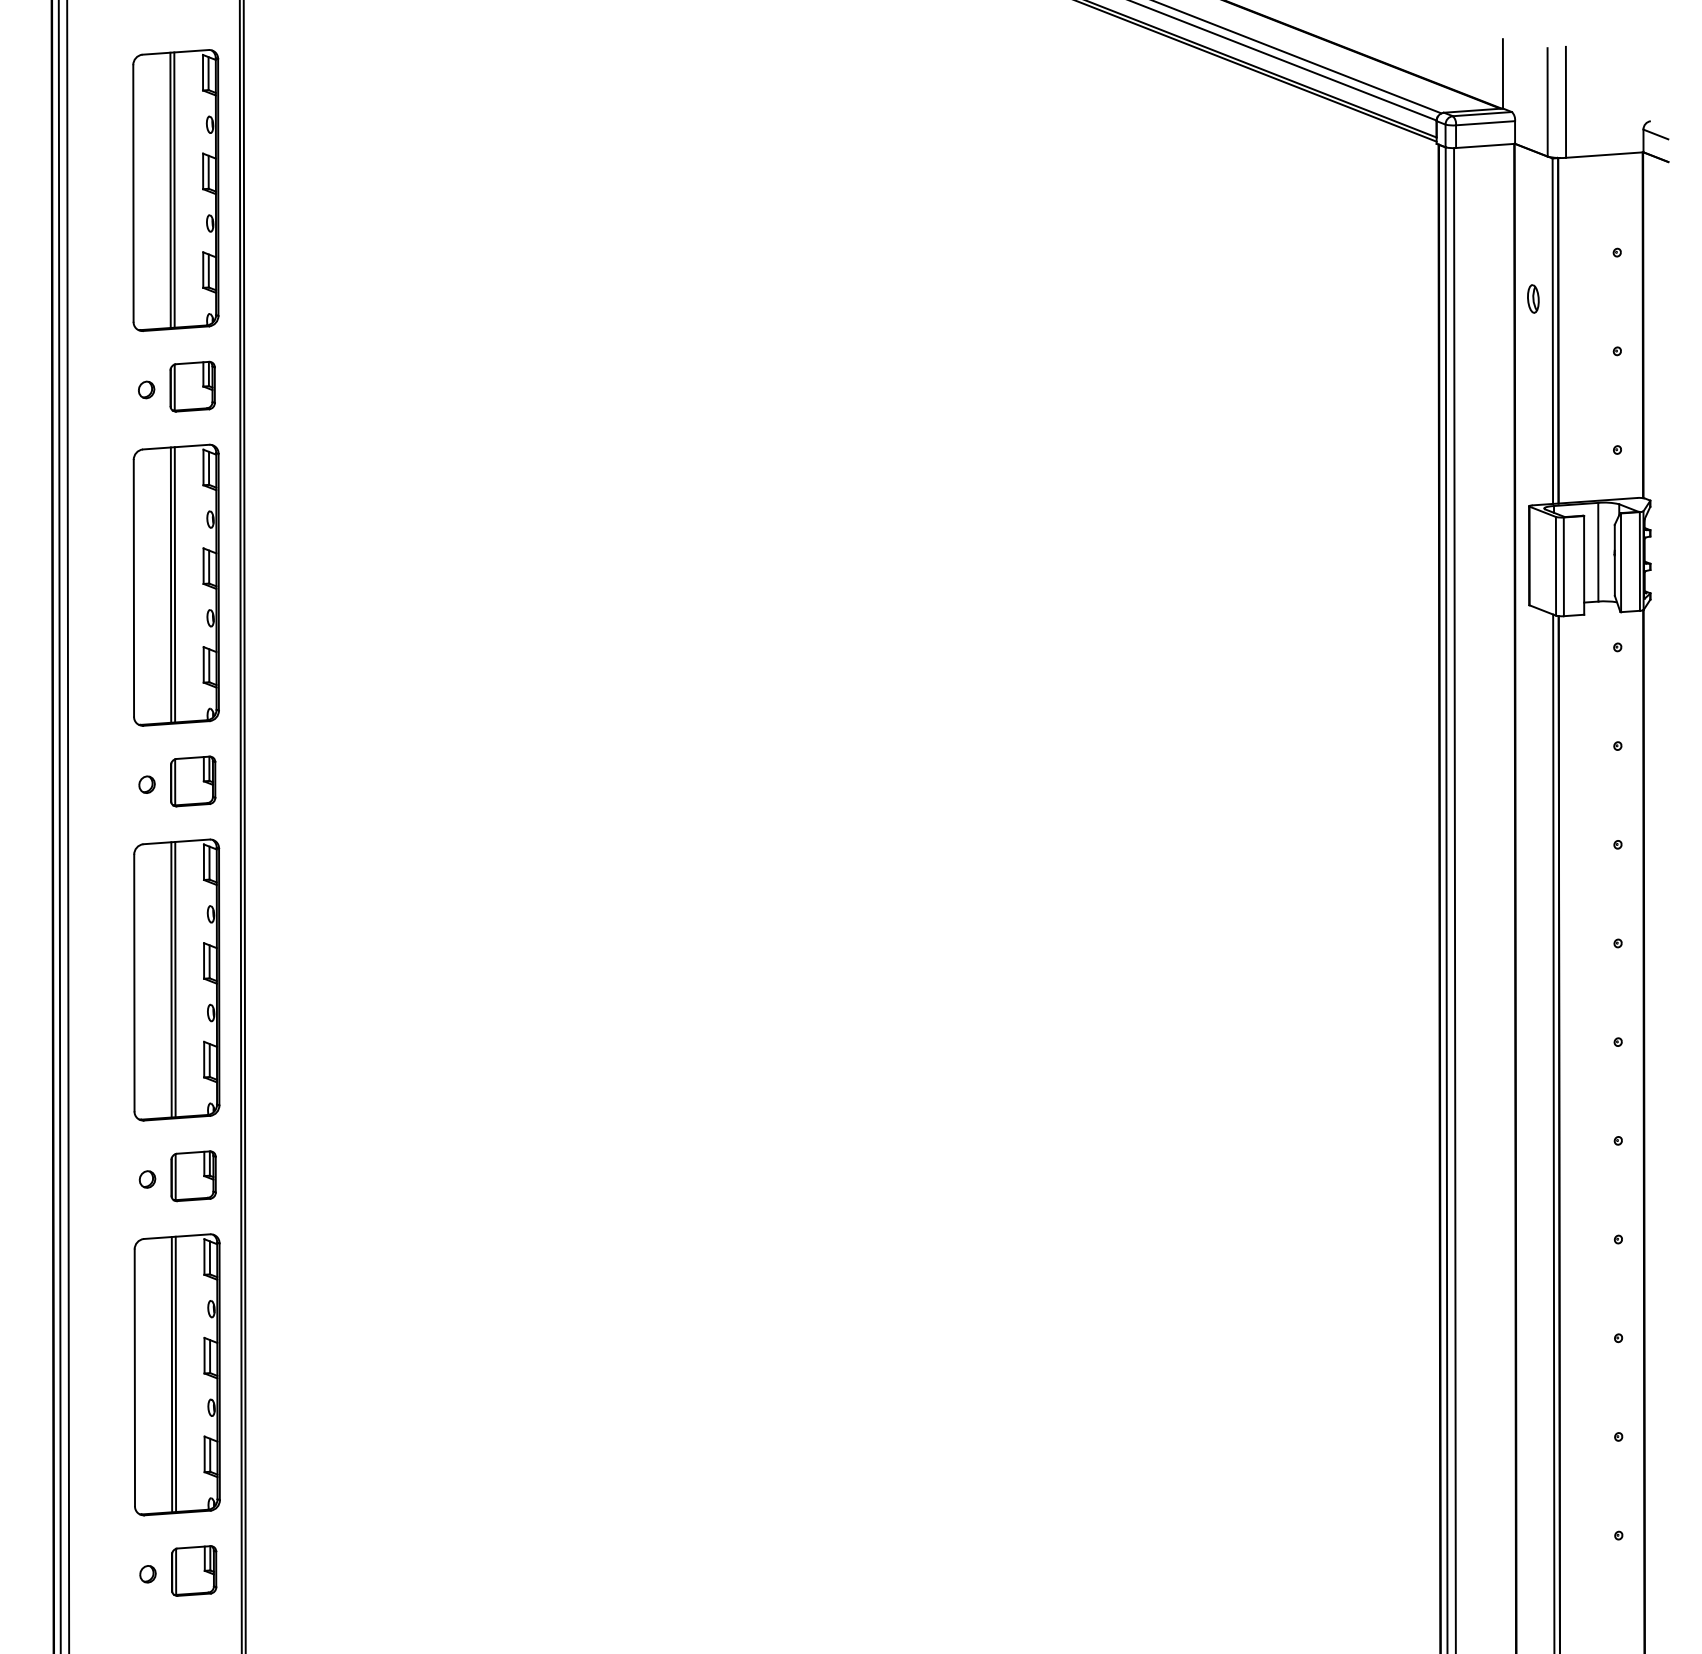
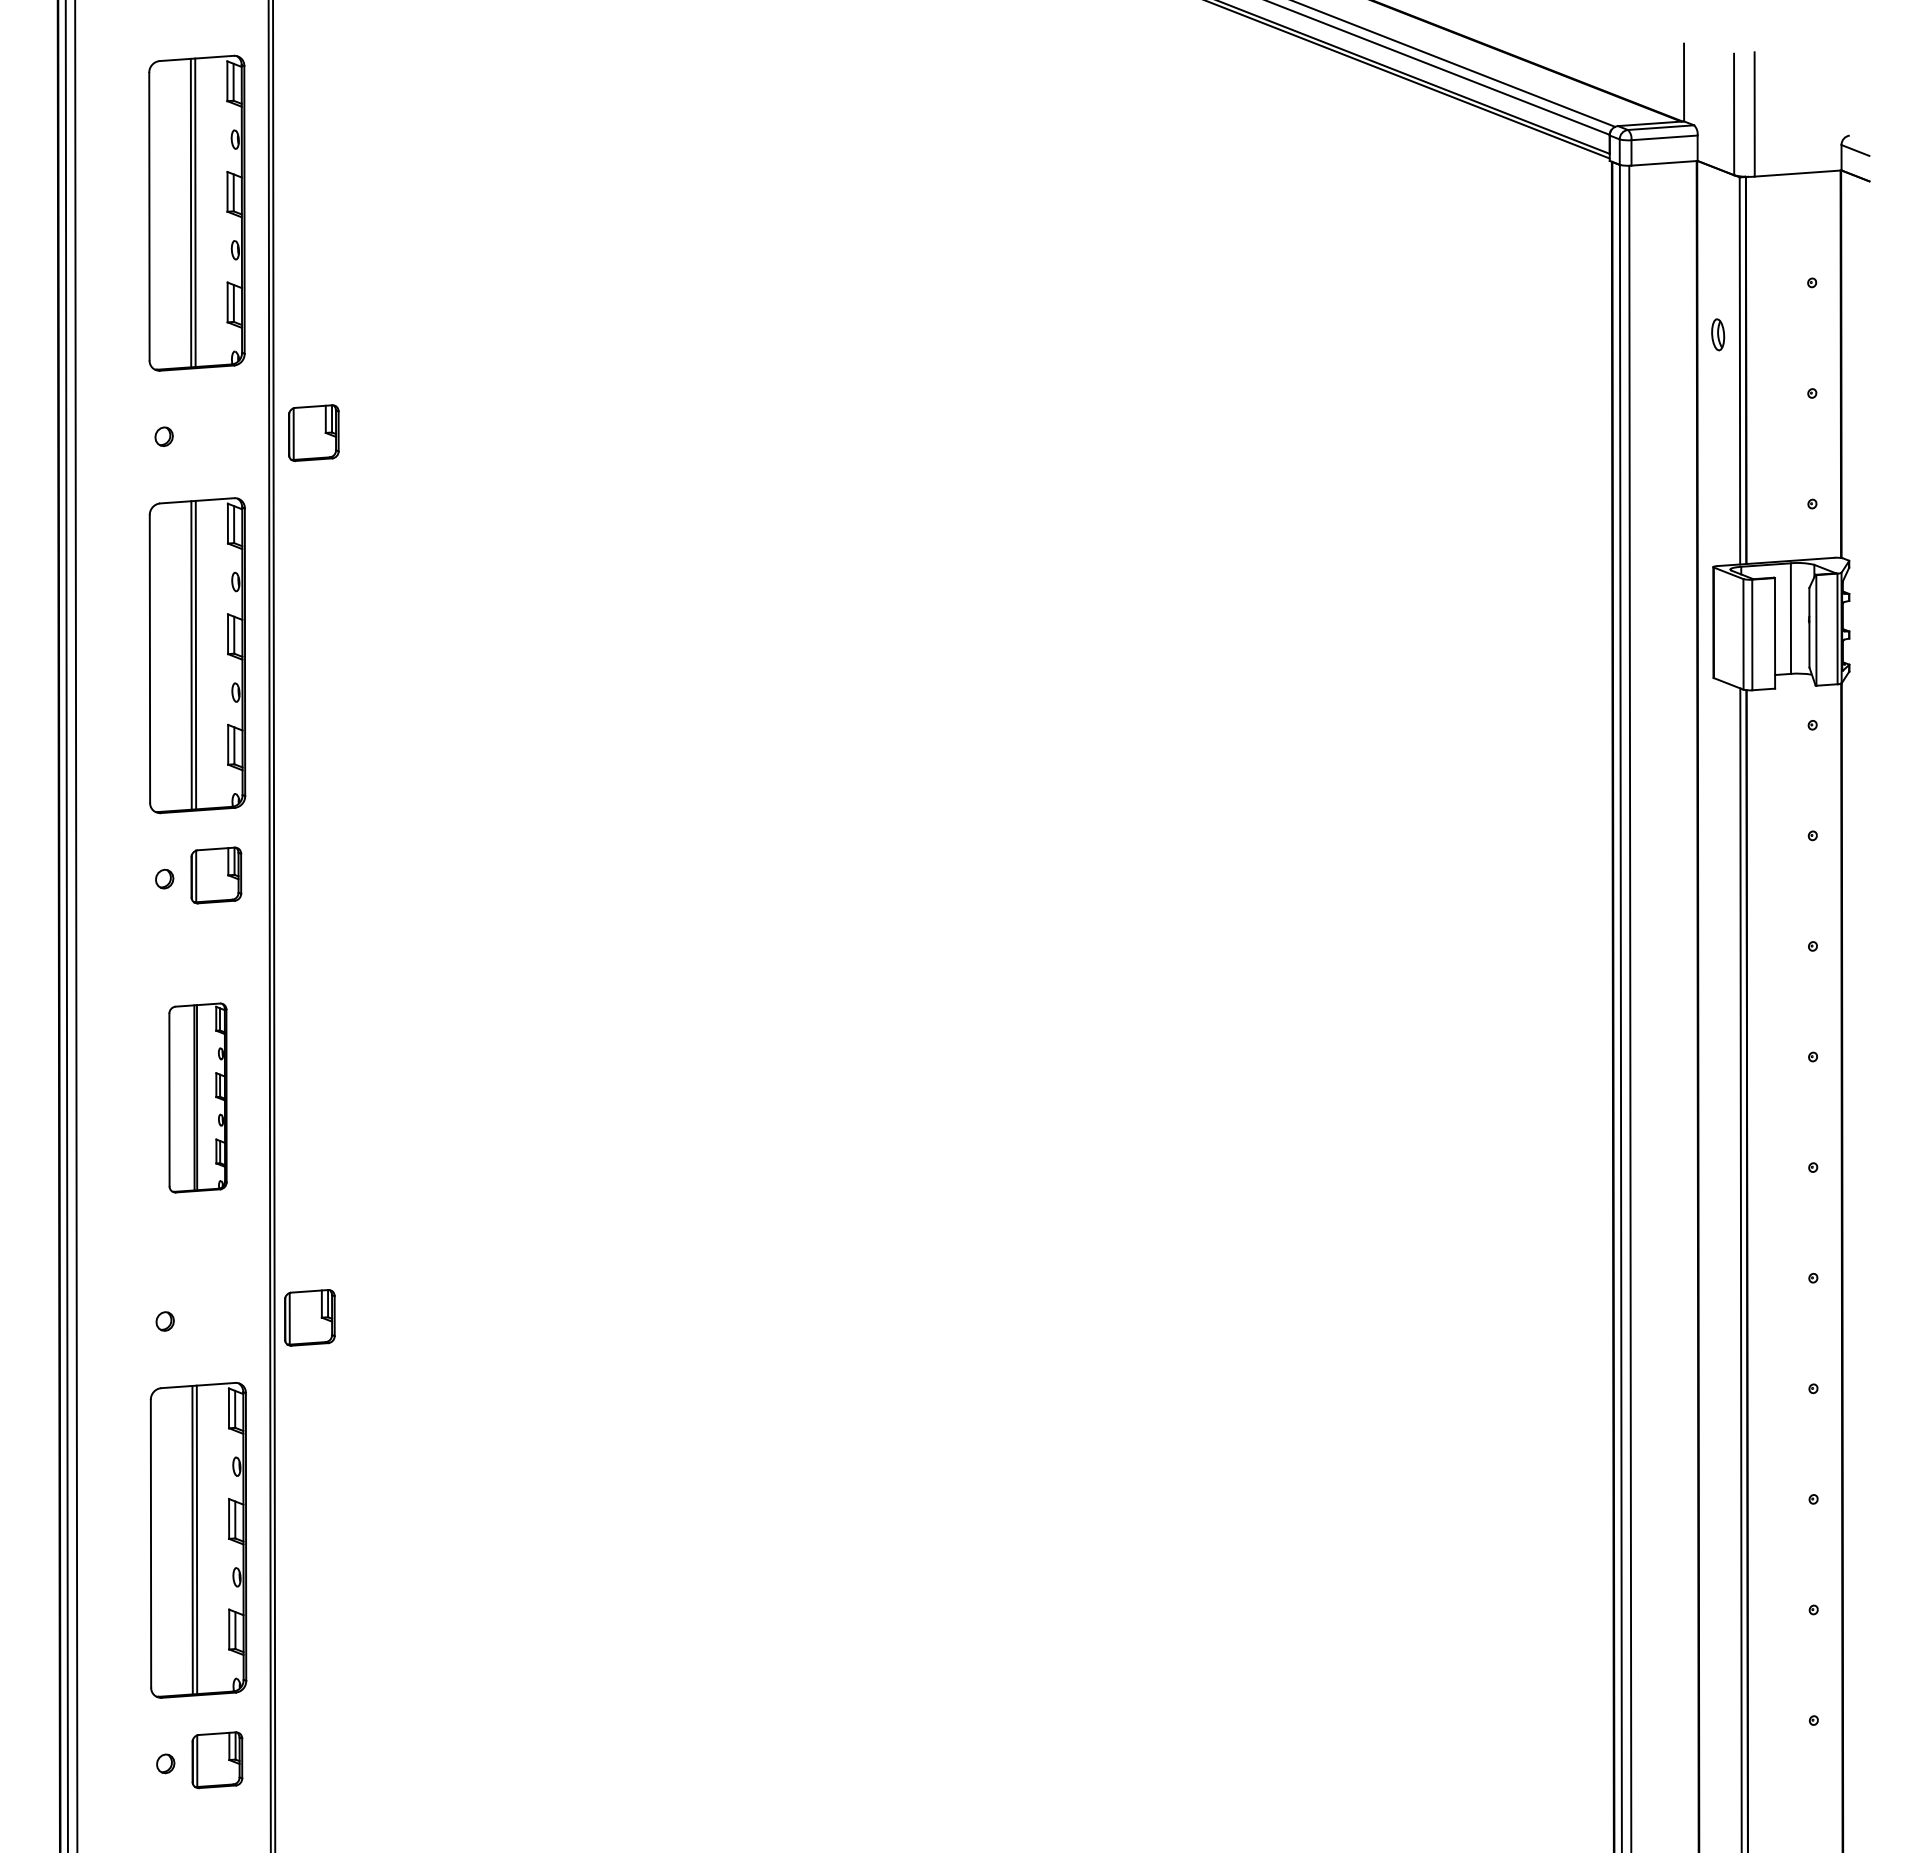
part: (192, 386) -> (313, 432), moved
part: (176, 979) -> (197, 1097), size x0.6
part: (193, 1175) -> (309, 1317), moved

